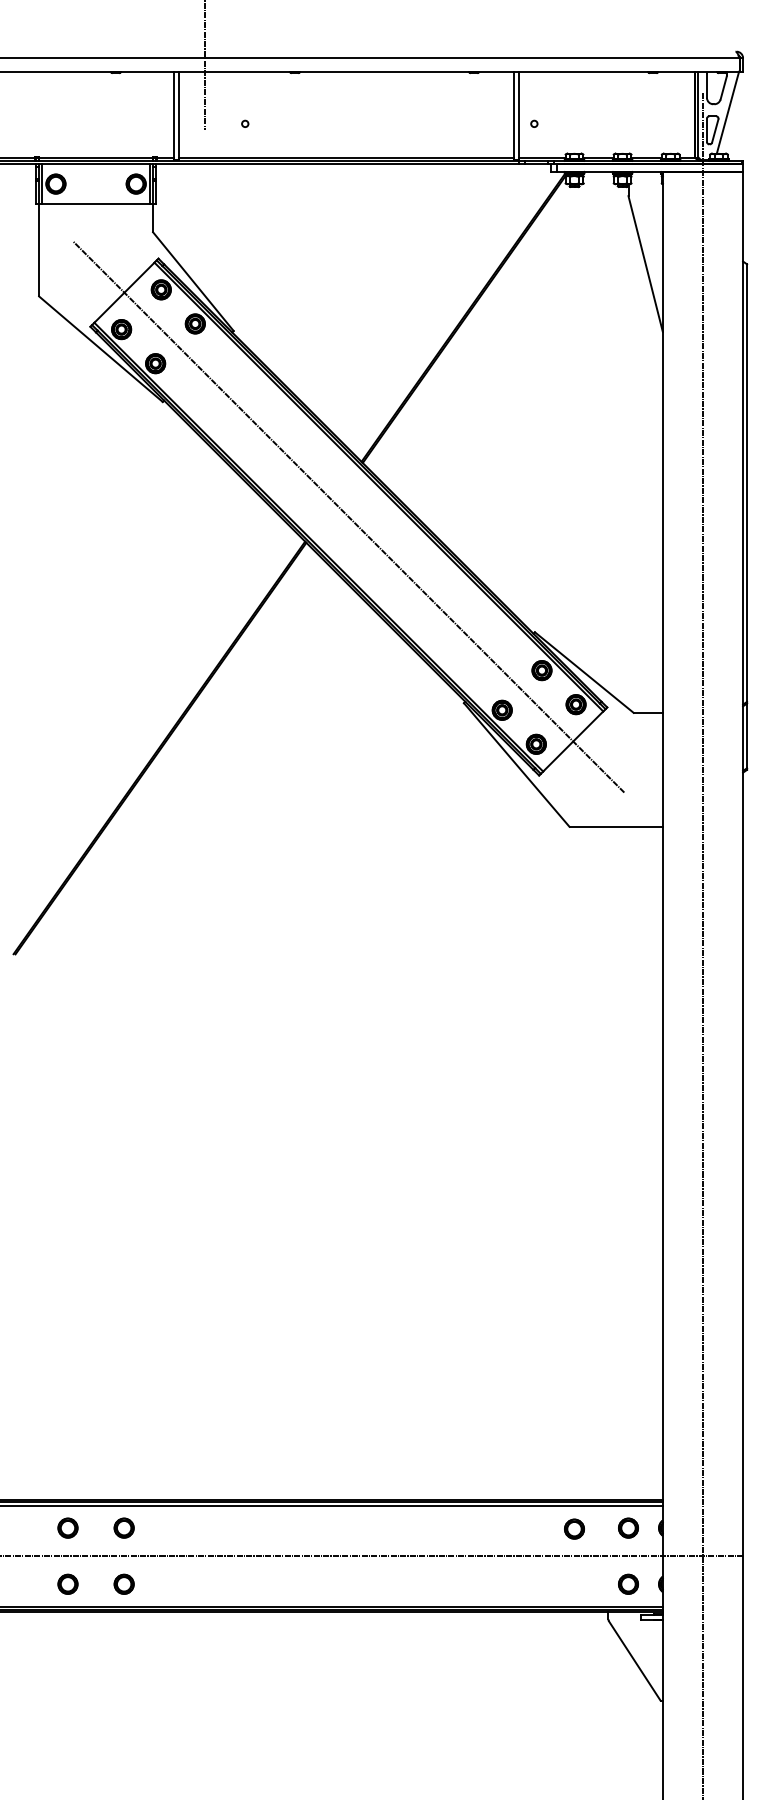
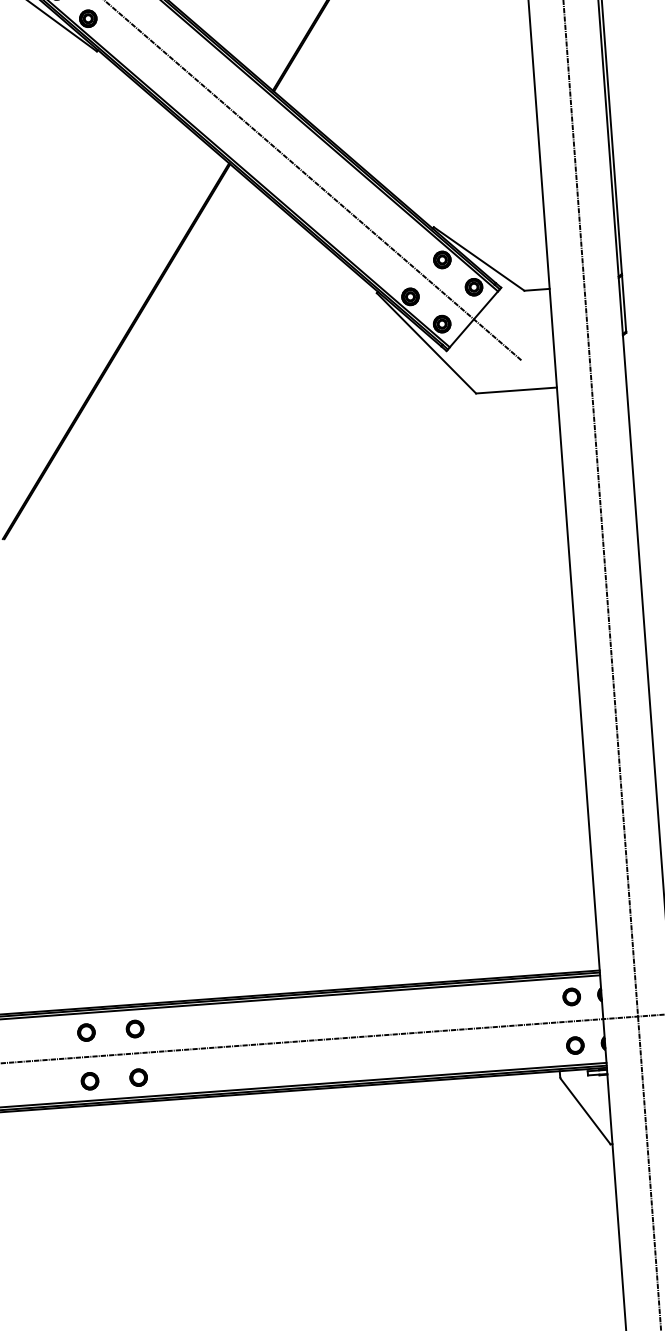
part: (574, 1528) -> (525, 1000), removed

